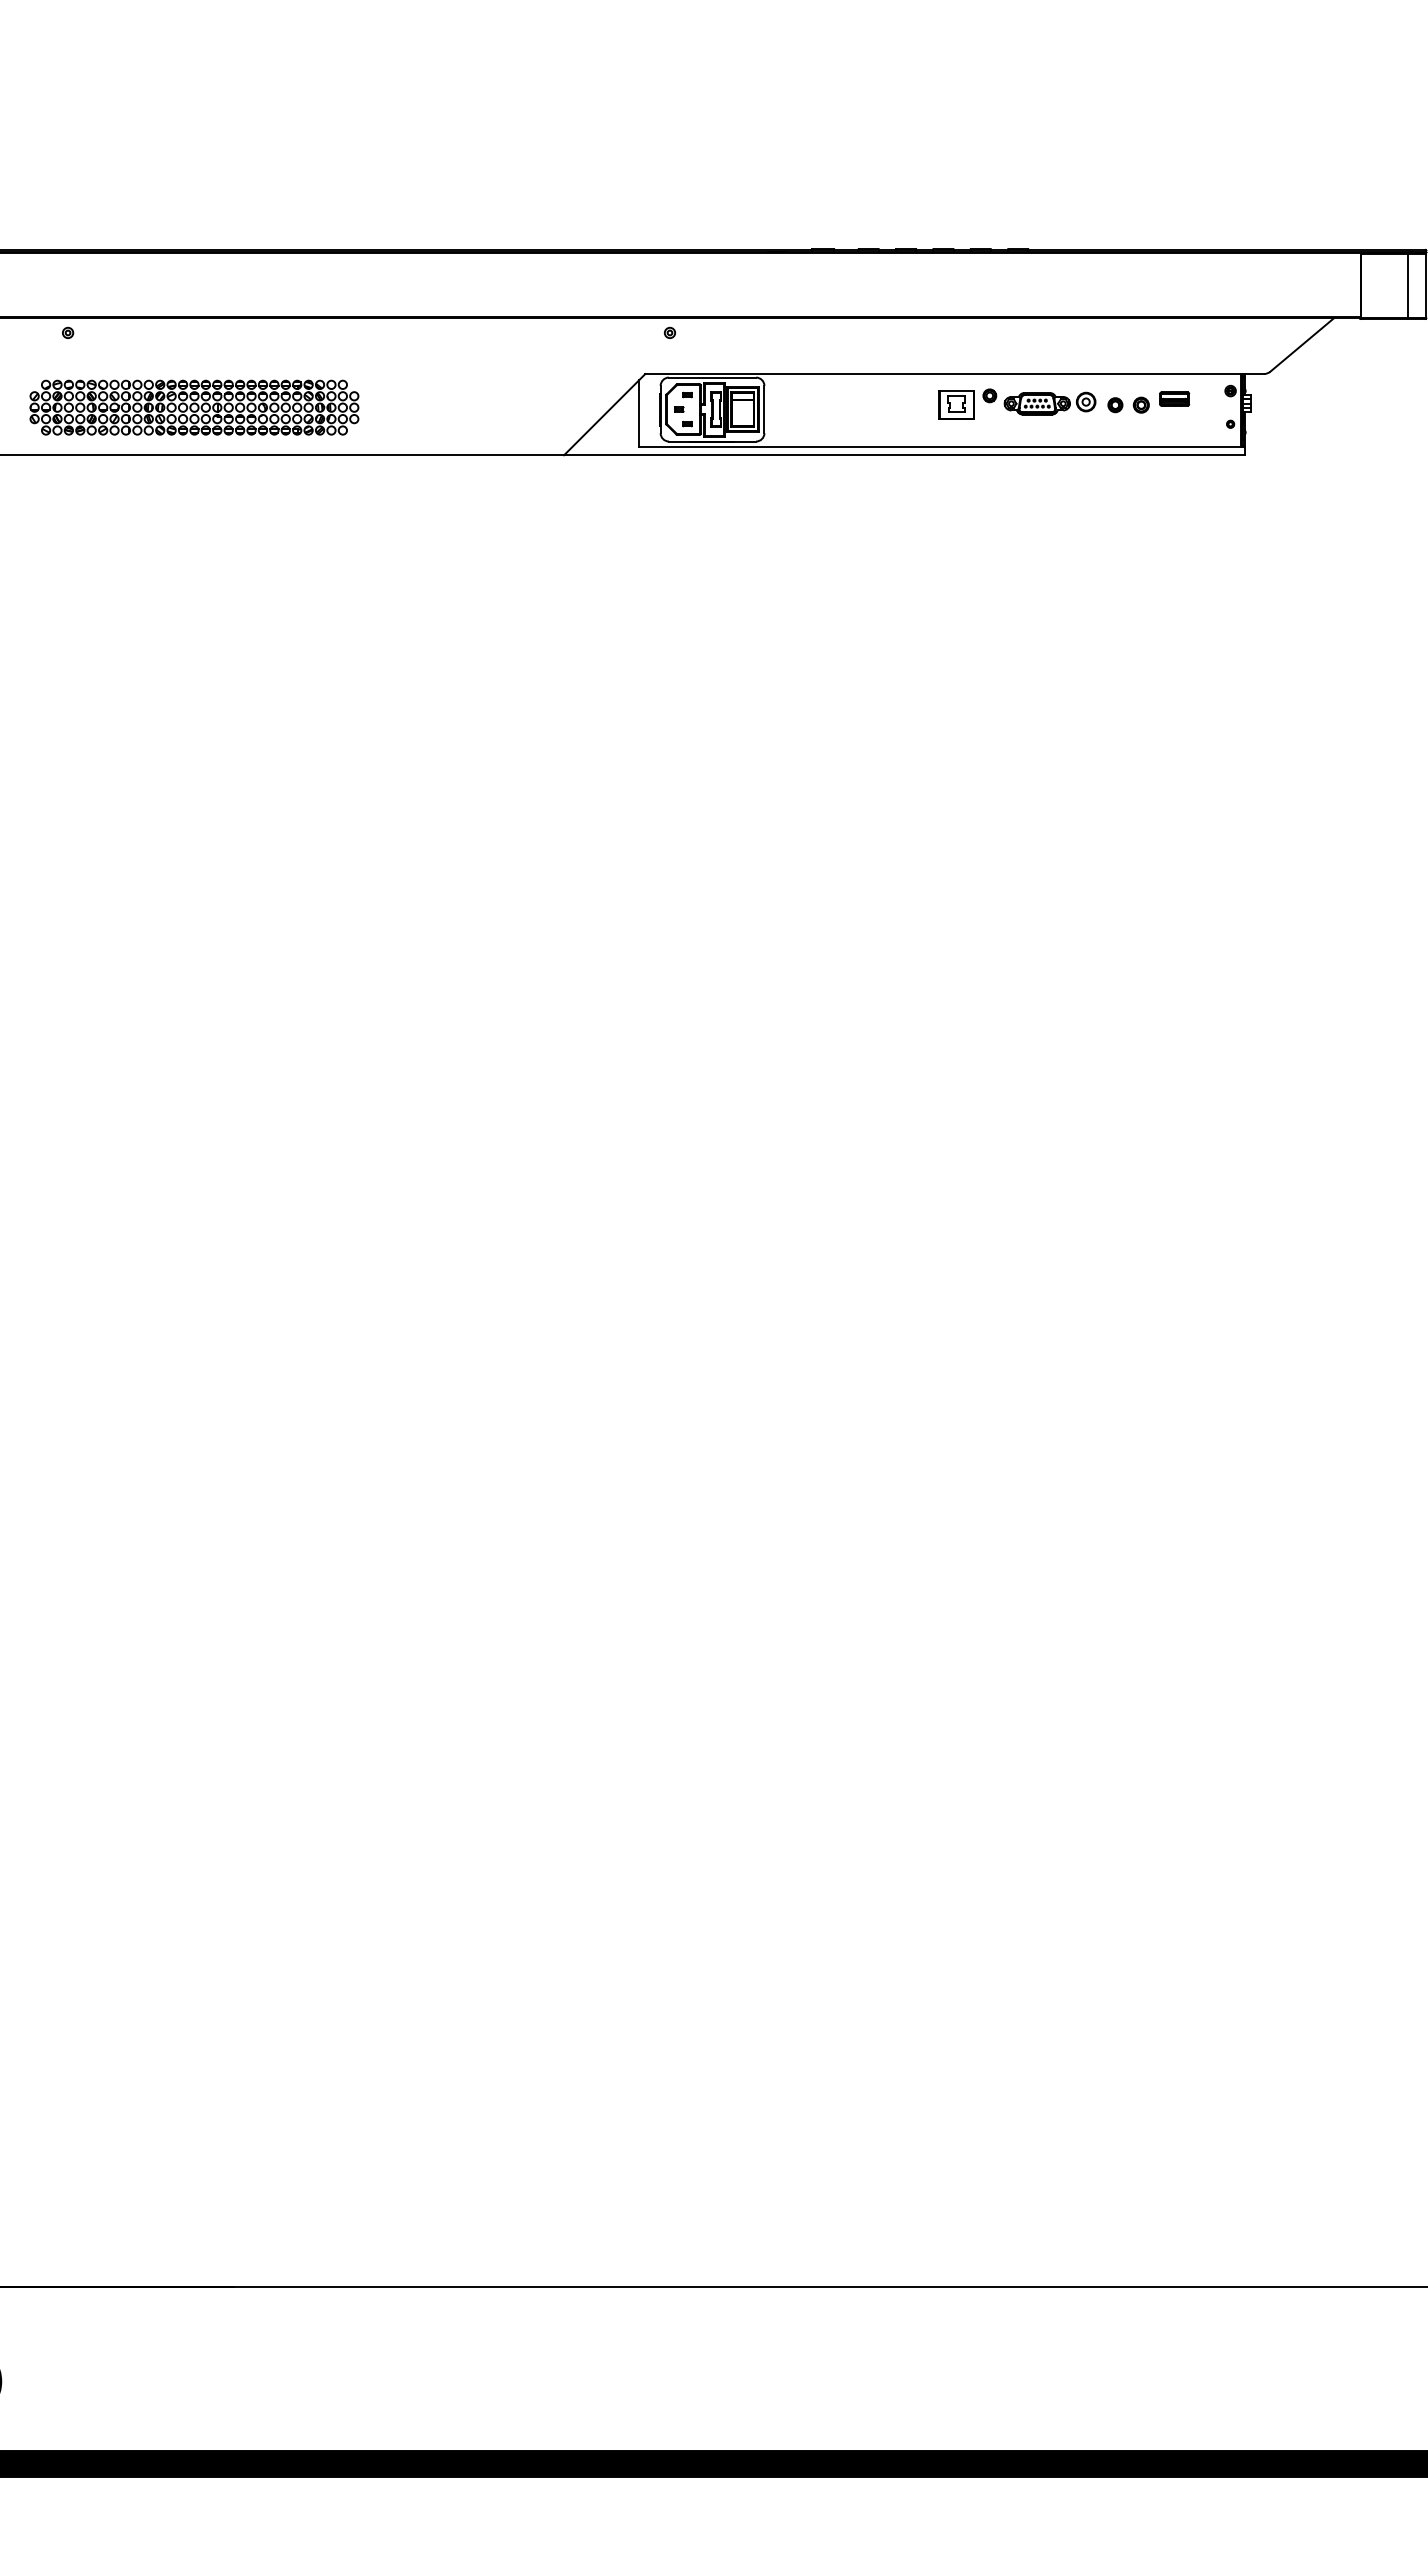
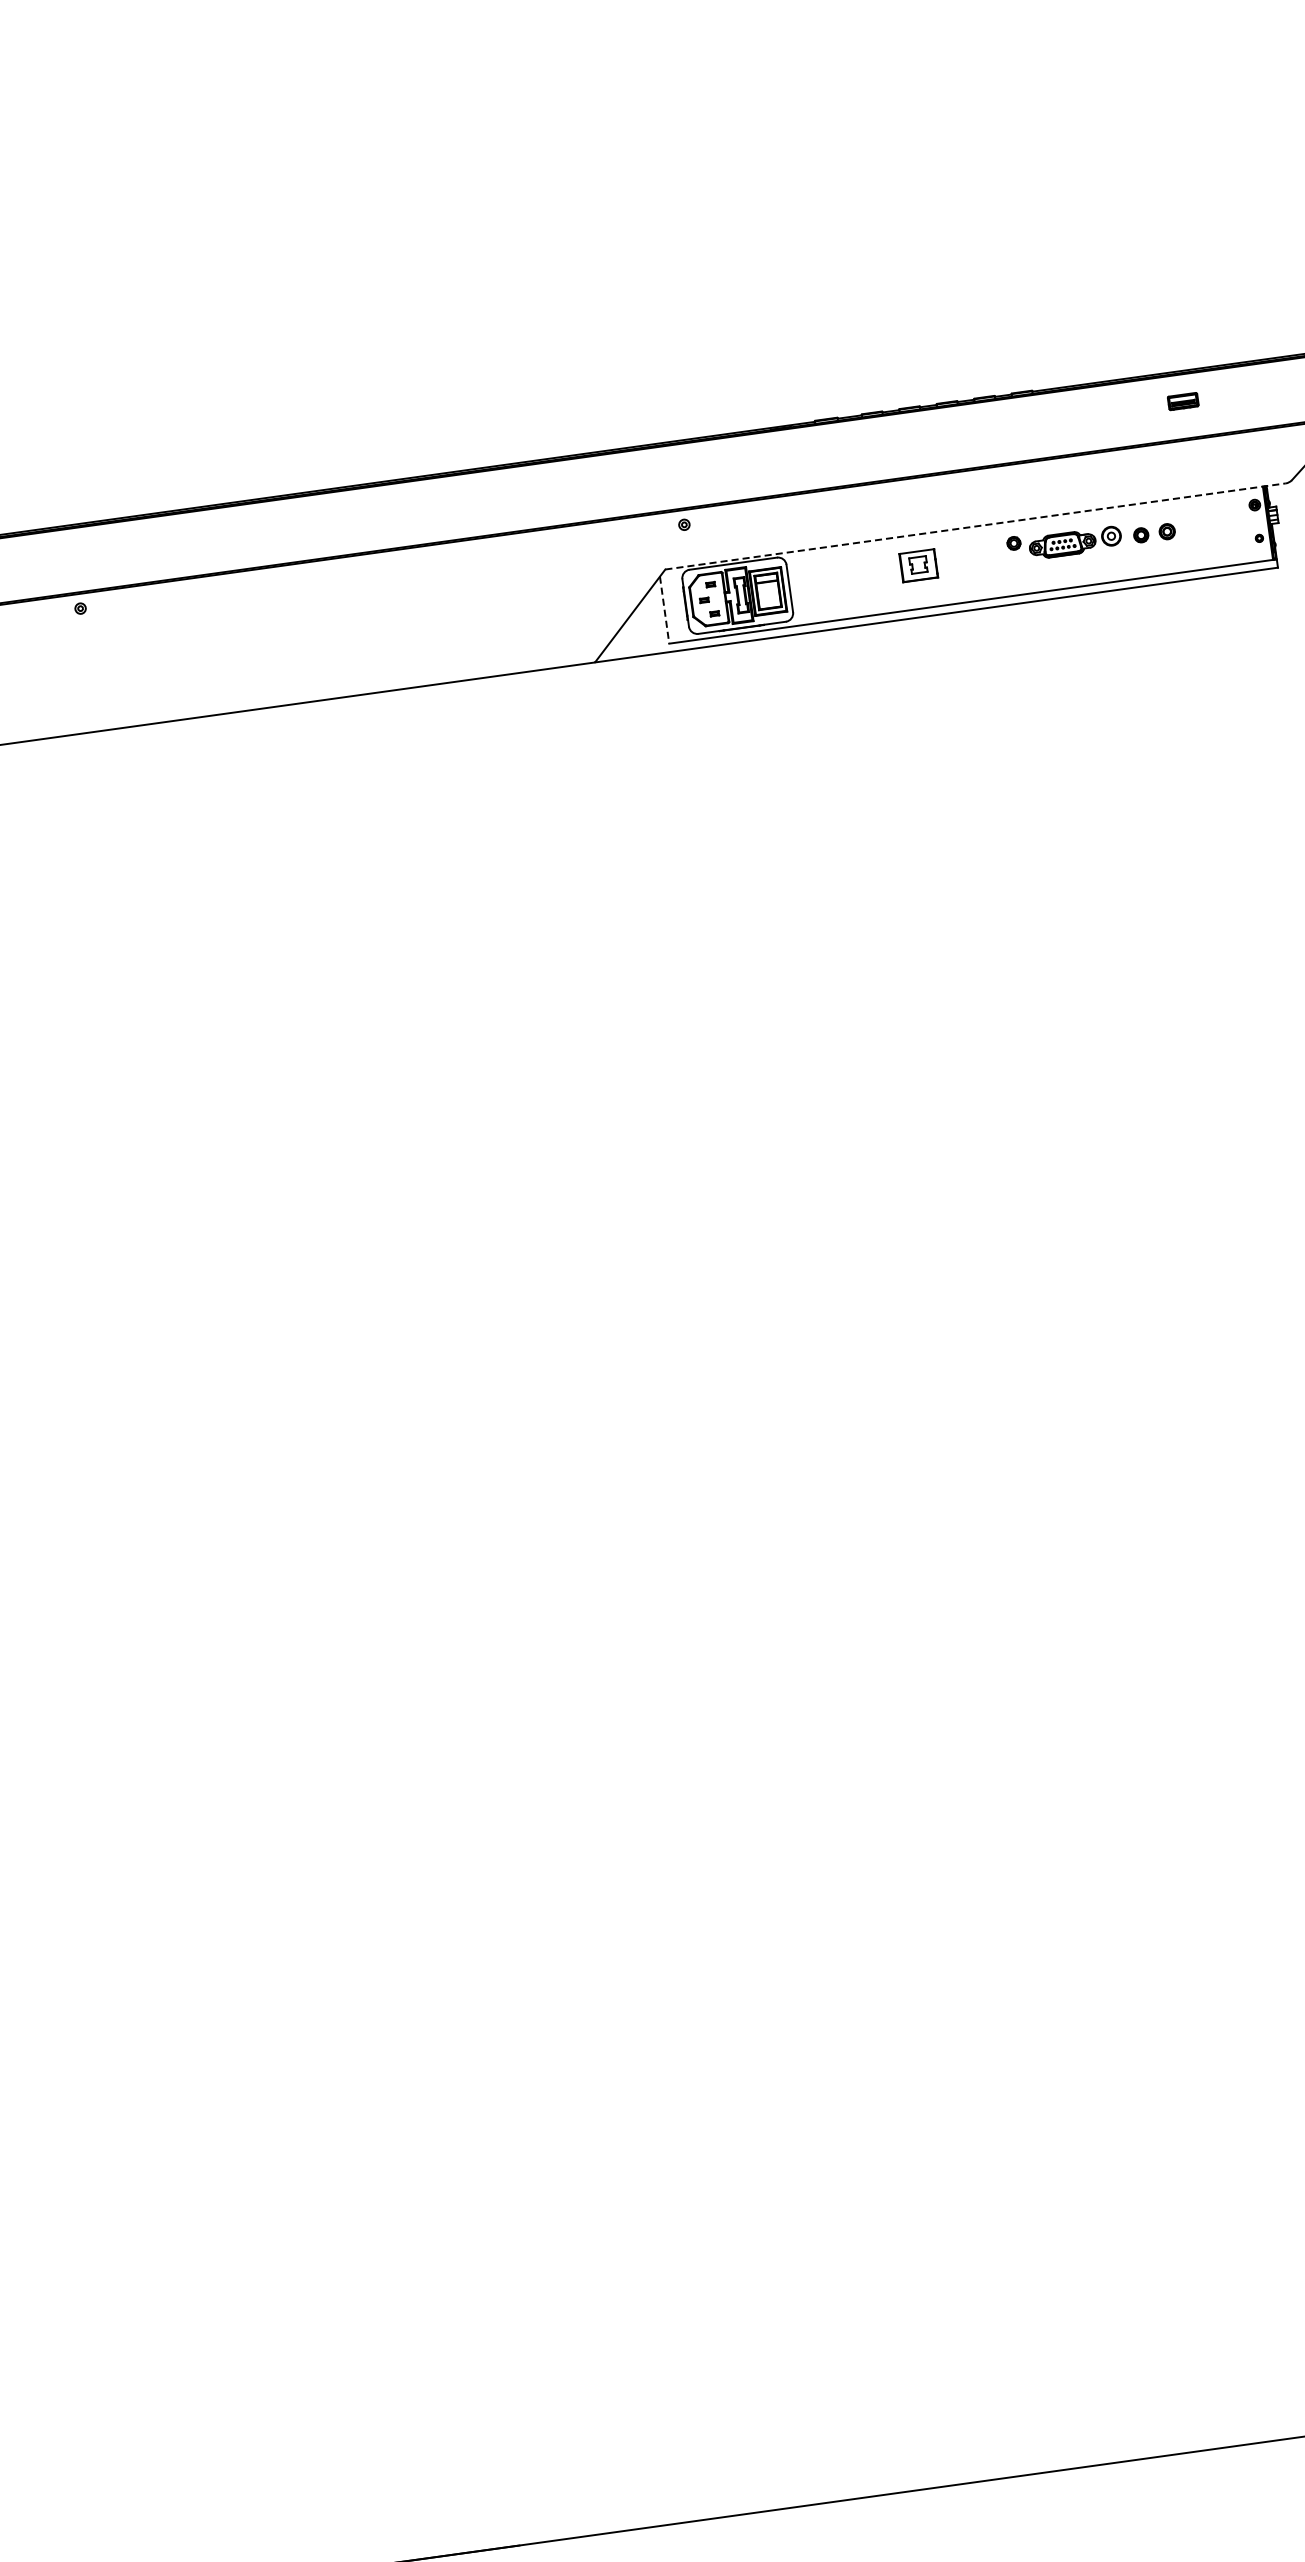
line: (955, 374) -> (976, 526), solid -> dashed
part: (1174, 398) -> (1183, 400), moved
part: (956, 404) -> (918, 565), moved
part: (194, 407) -> (217, 665), removed
line: (639, 414) -> (665, 610), solid -> dashed

